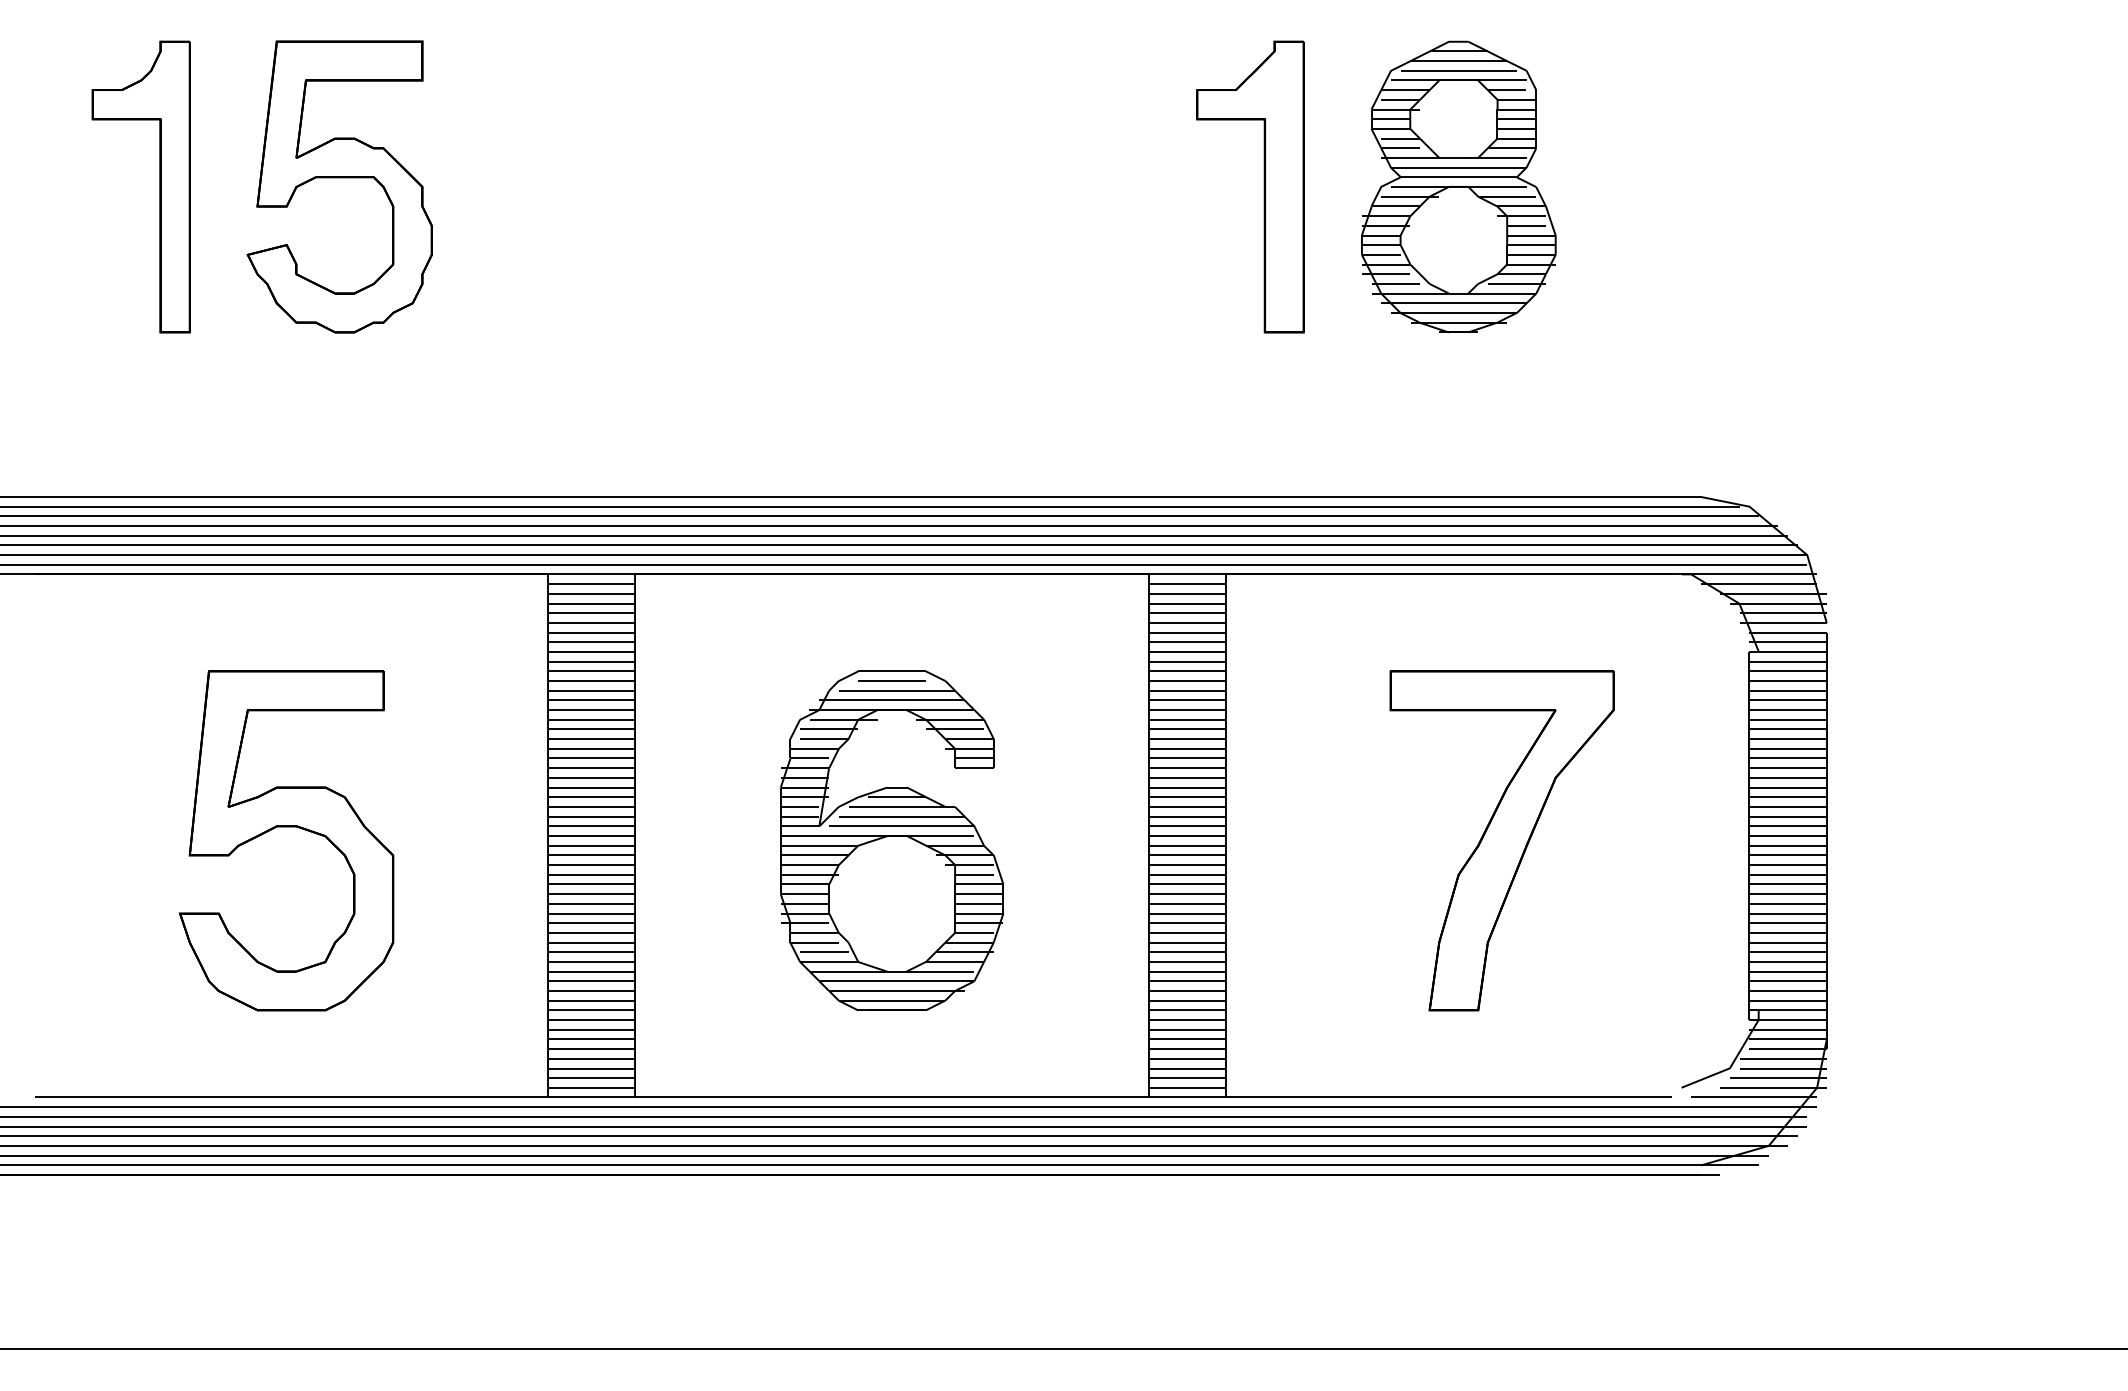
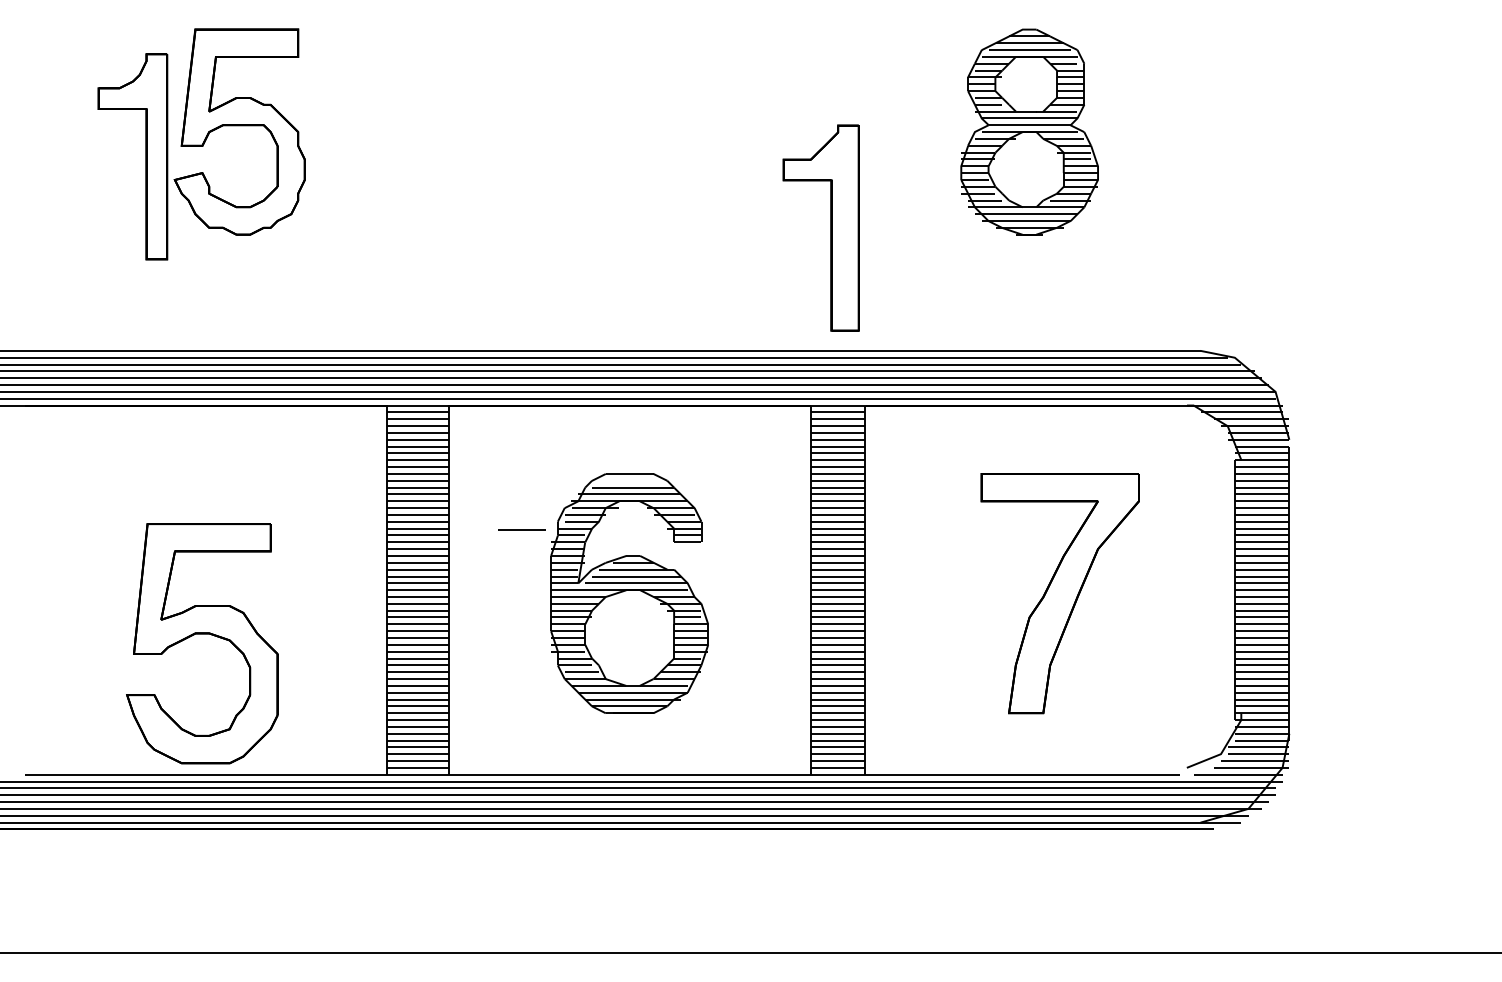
part: (159, 186) -> (145, 156), moved
part: (1263, 186) -> (830, 227), moved
line: (891, 680) -> (521, 529), moved
part: (286, 827) -> (202, 634), moved

